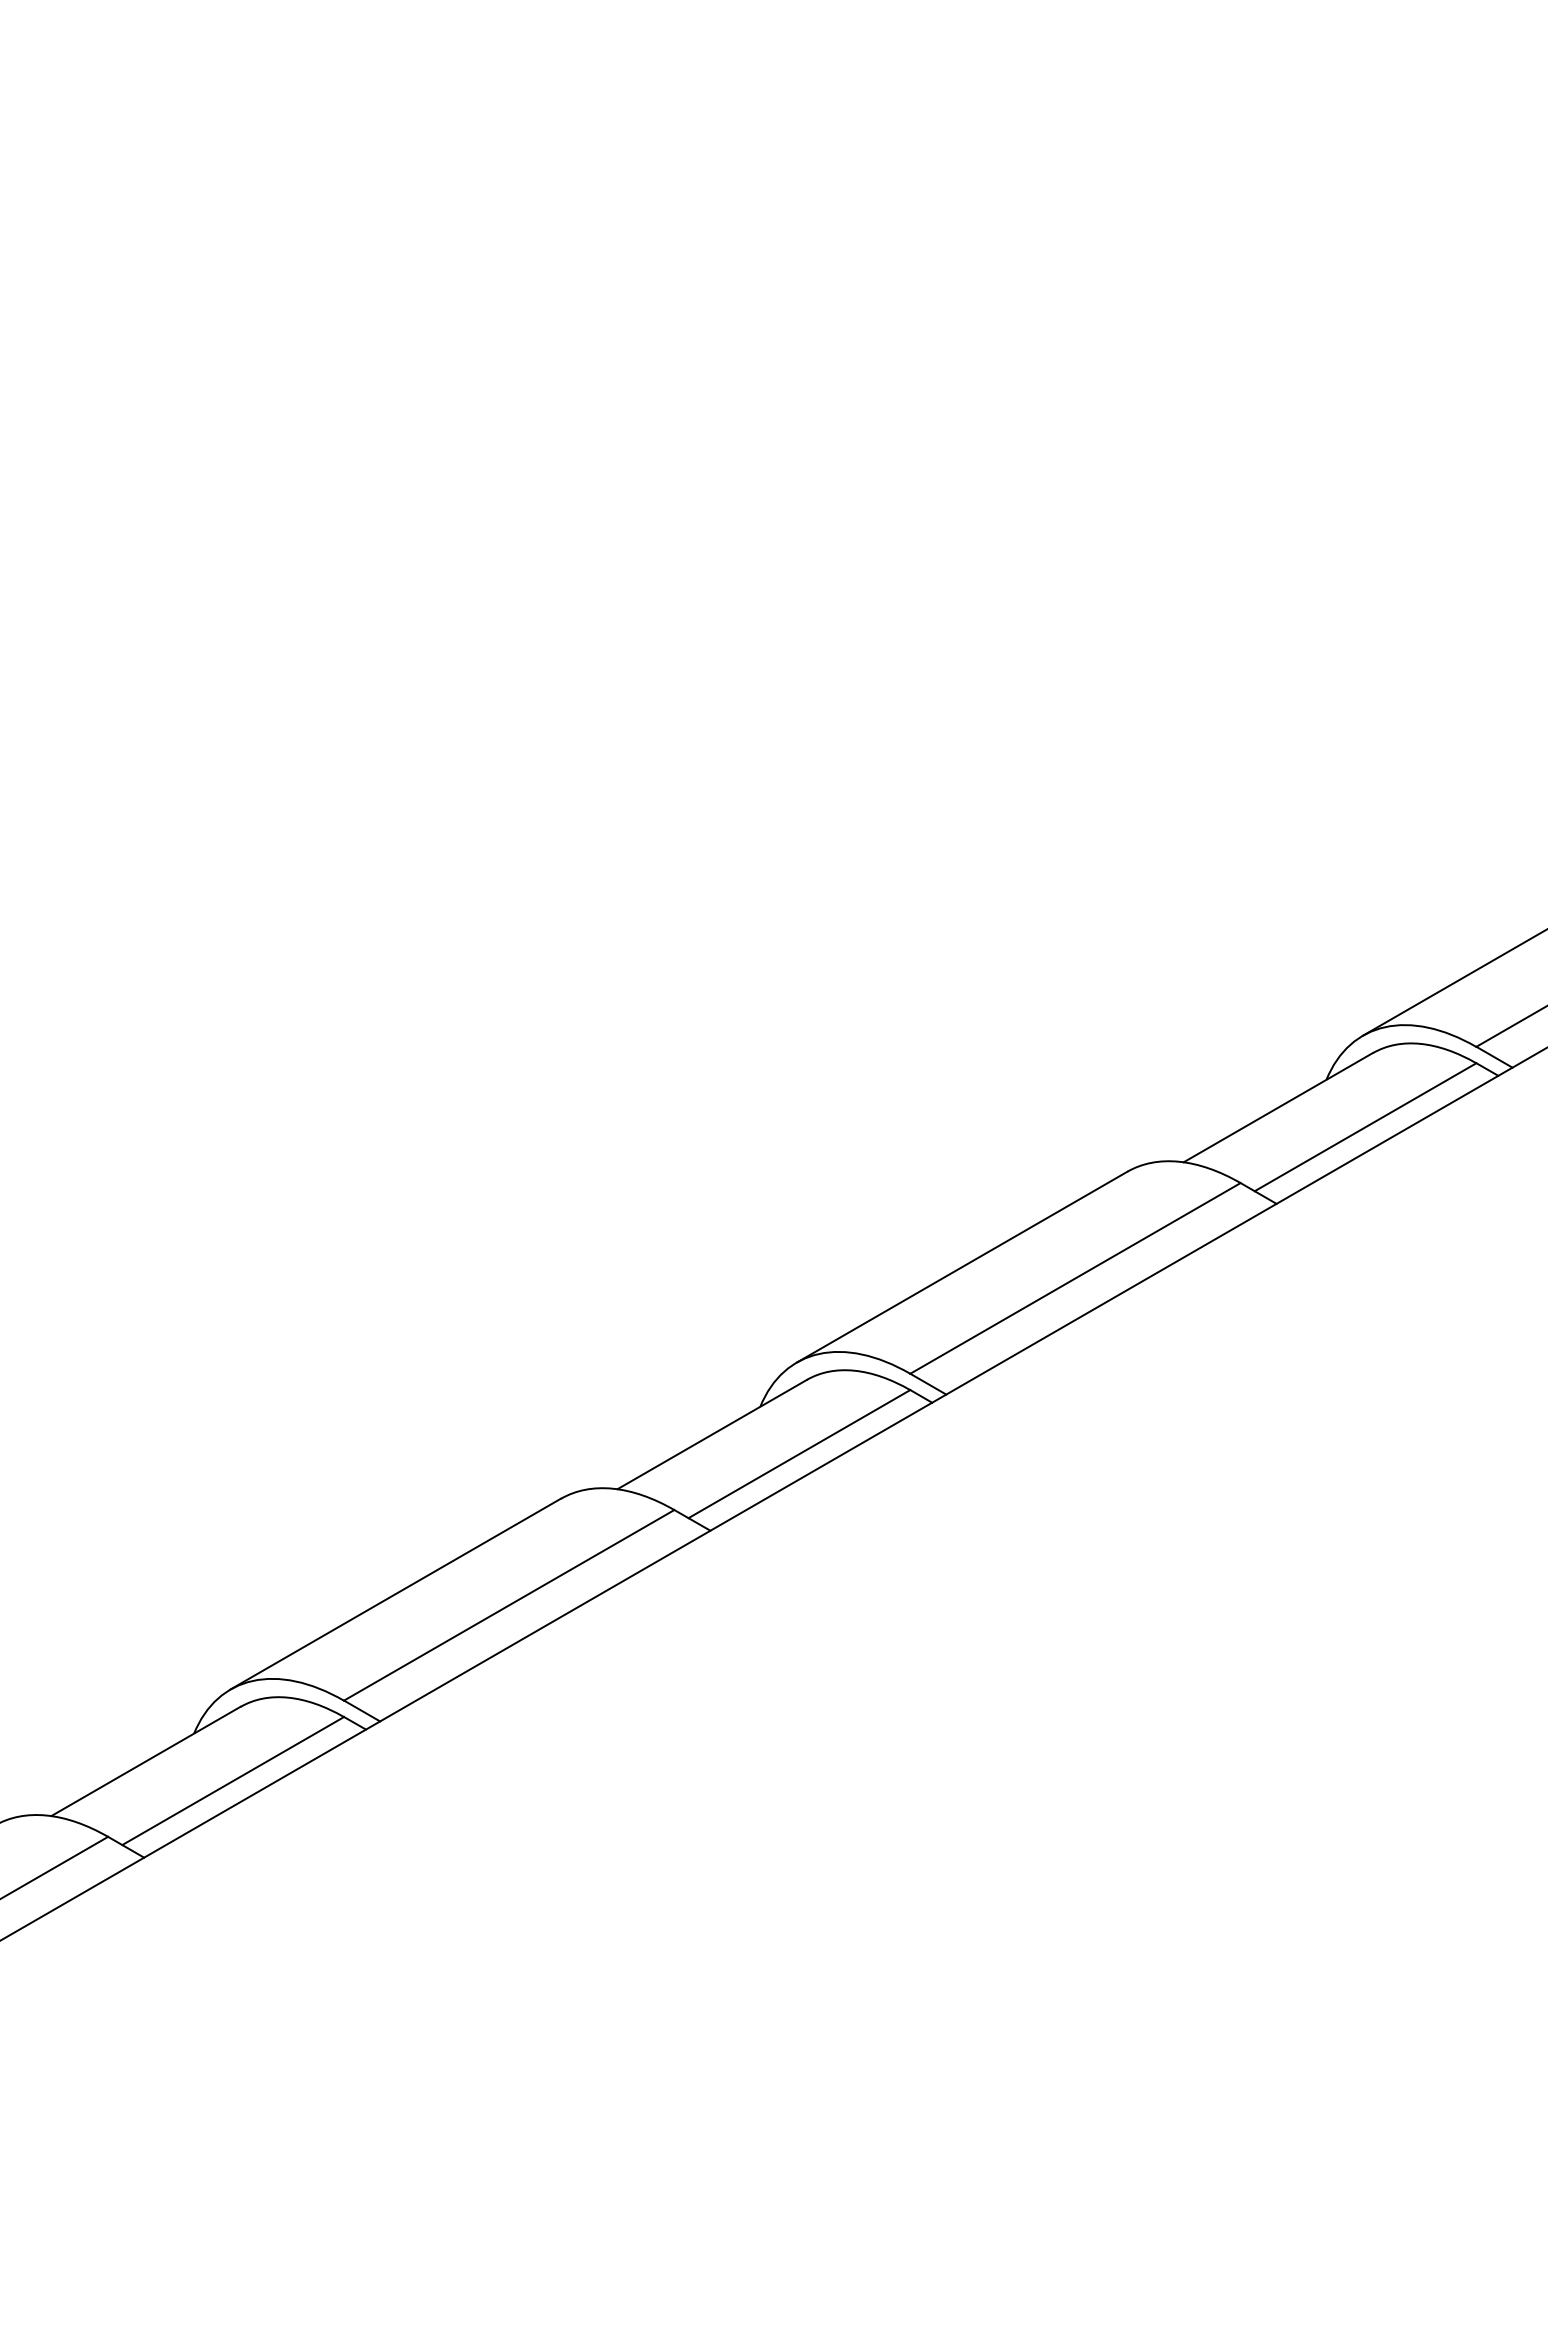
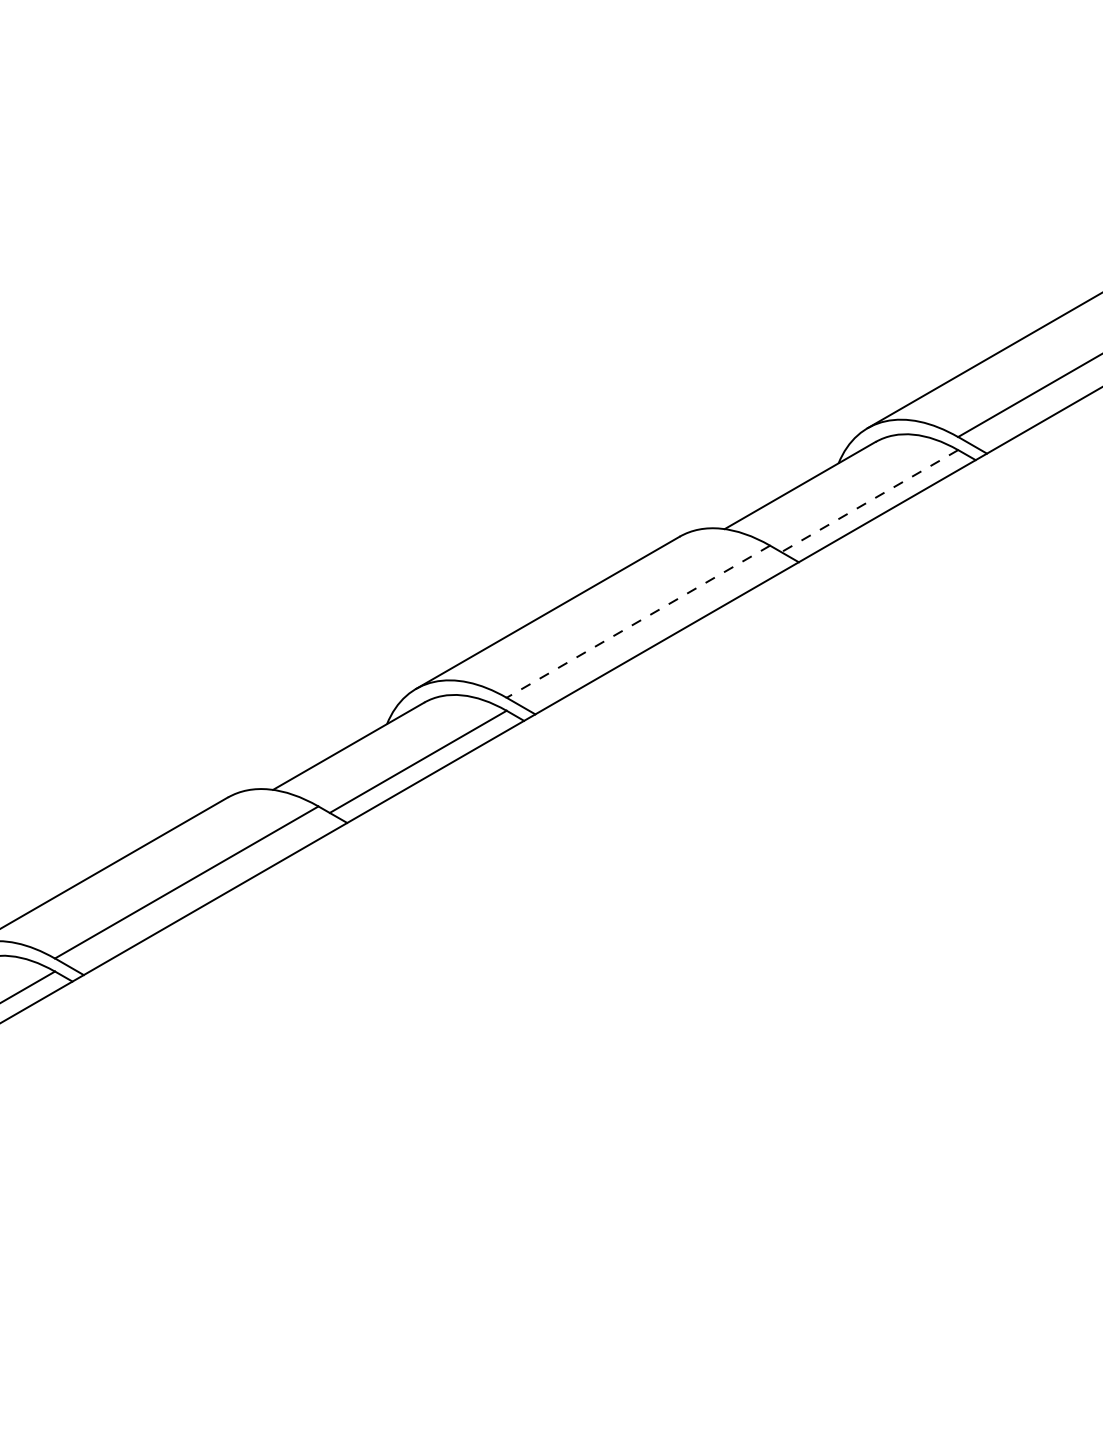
line: (1365, 1127) -> (869, 501), solid -> dashed
line: (1075, 1278) -> (638, 621), solid -> dashed

